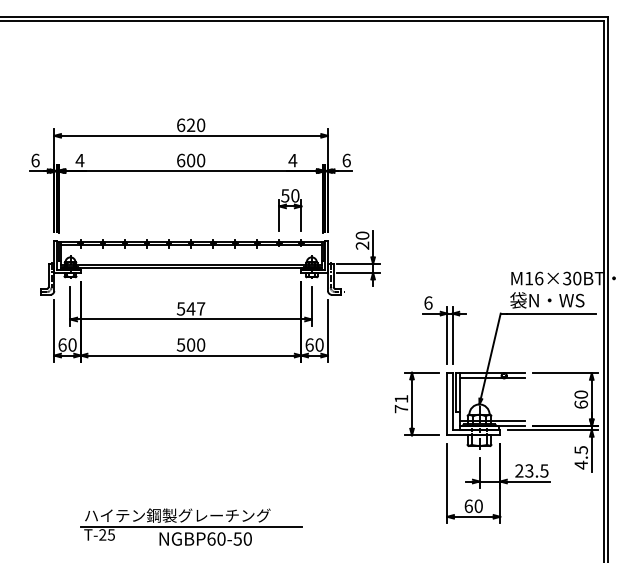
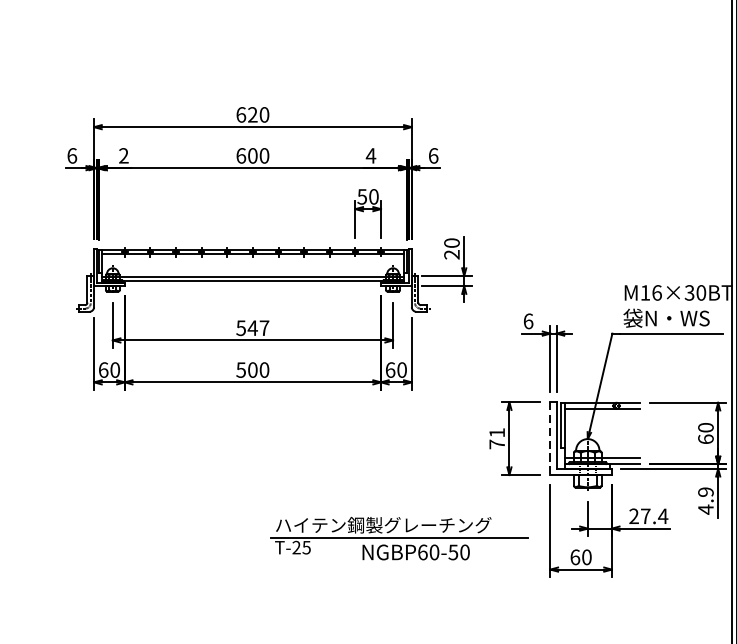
text: (79, 160) -> (123, 155), 4 -> 2
line: (447, 404) -> (550, 439), solid -> dashed
text: (580, 450) -> (705, 492), 4.5 -> 4.9
text: (536, 470) -> (653, 515), 23.5 -> 27.4
part: (191, 526) -> (399, 537), moved

